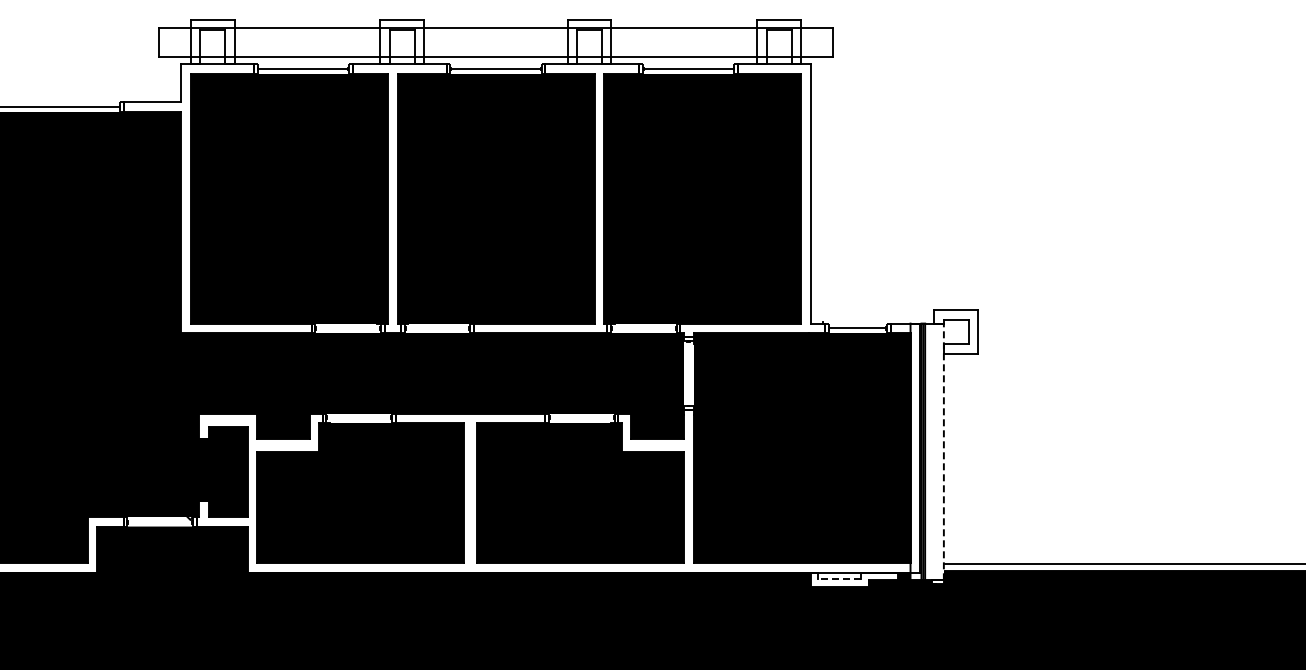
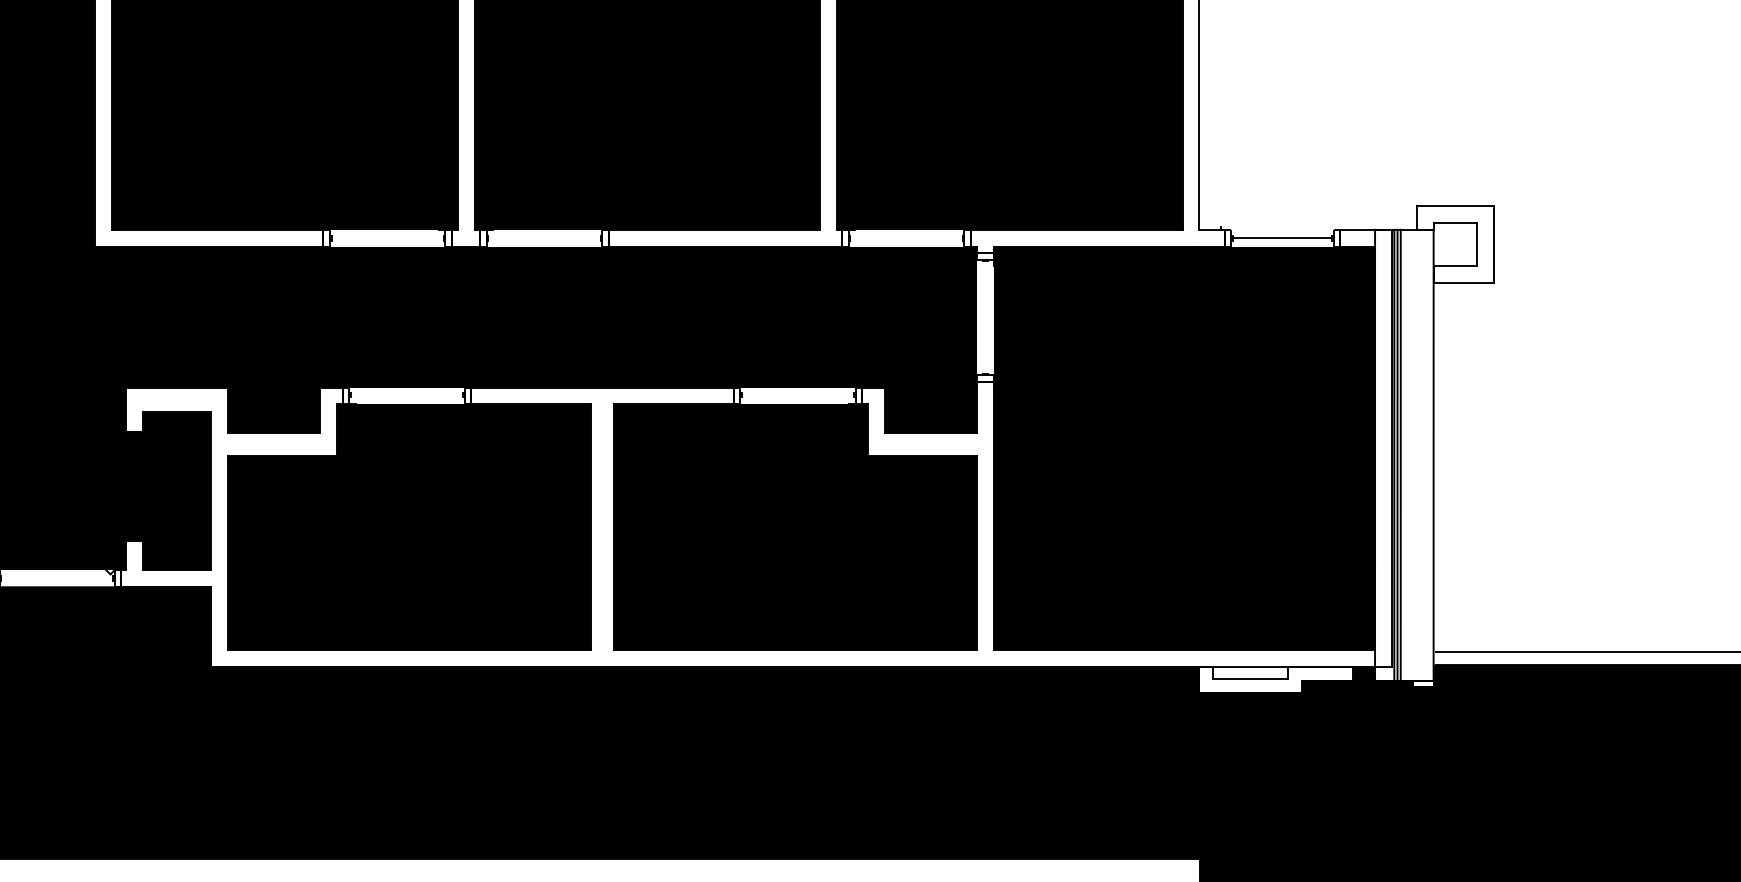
line: (943, 451) -> (1432, 454), dashed -> solid
line: (839, 579) -> (1250, 679), dashed -> solid

